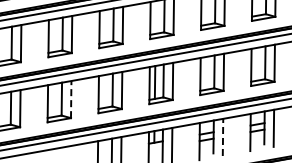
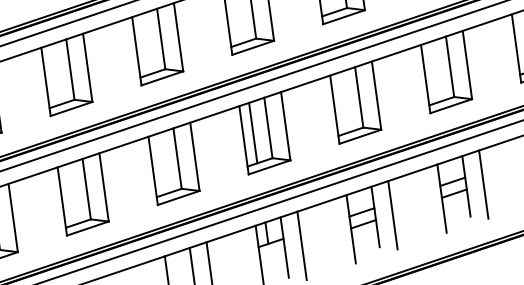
line: (71, 99) -> (104, 187), dashed -> solid
line: (223, 137) -> (393, 215), dashed -> solid

